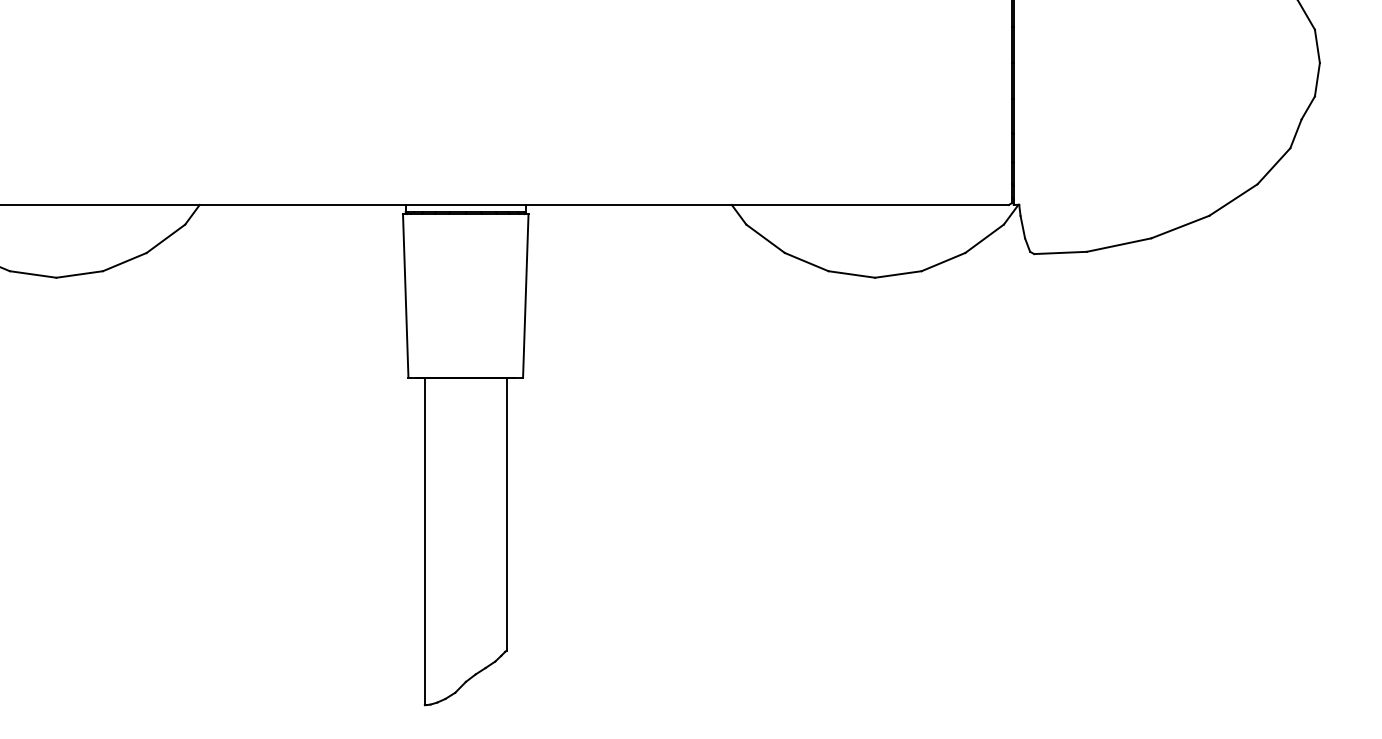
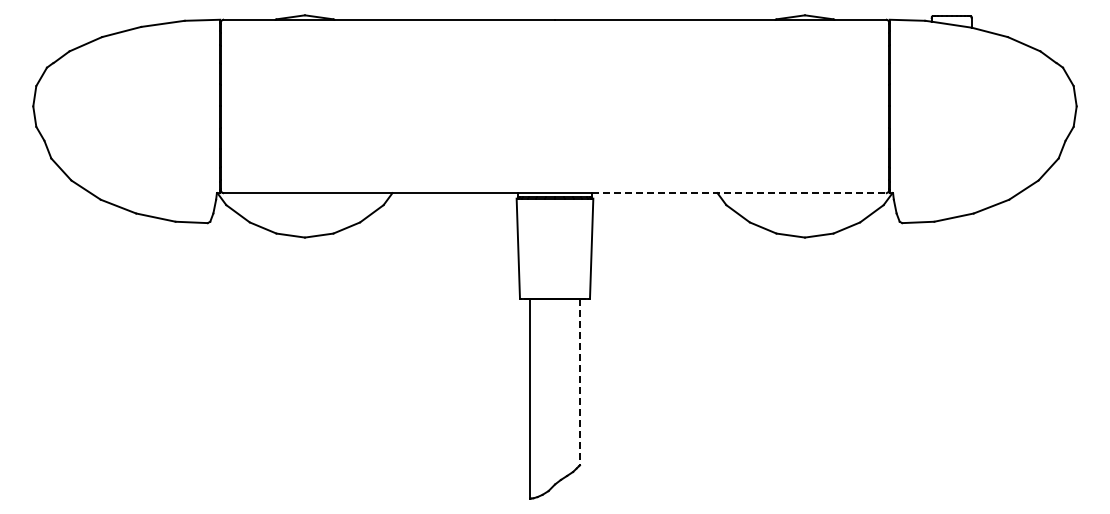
line: (767, 205) -> (739, 193), solid -> dashed
line: (507, 515) -> (580, 382), solid -> dashed

